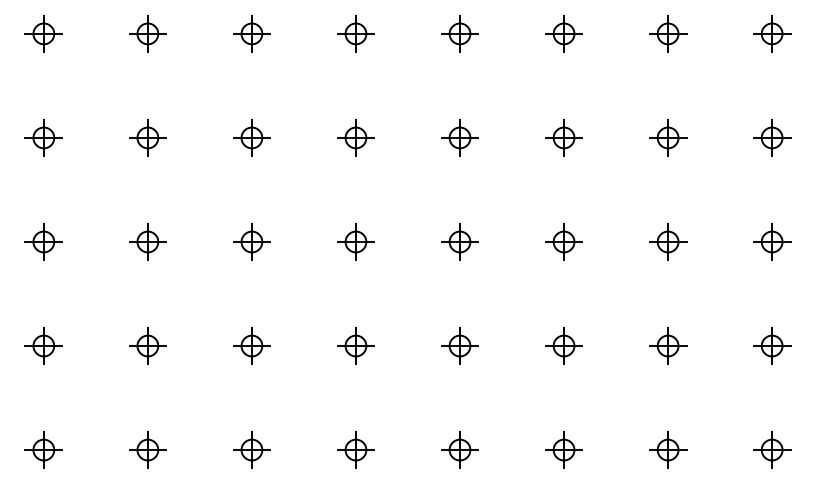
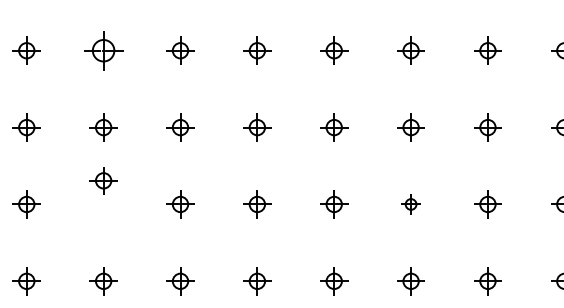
part: (147, 137) -> (103, 50), size x1.4
part: (147, 345) -> (103, 180), moved
part: (563, 345) -> (410, 204), size x0.7

